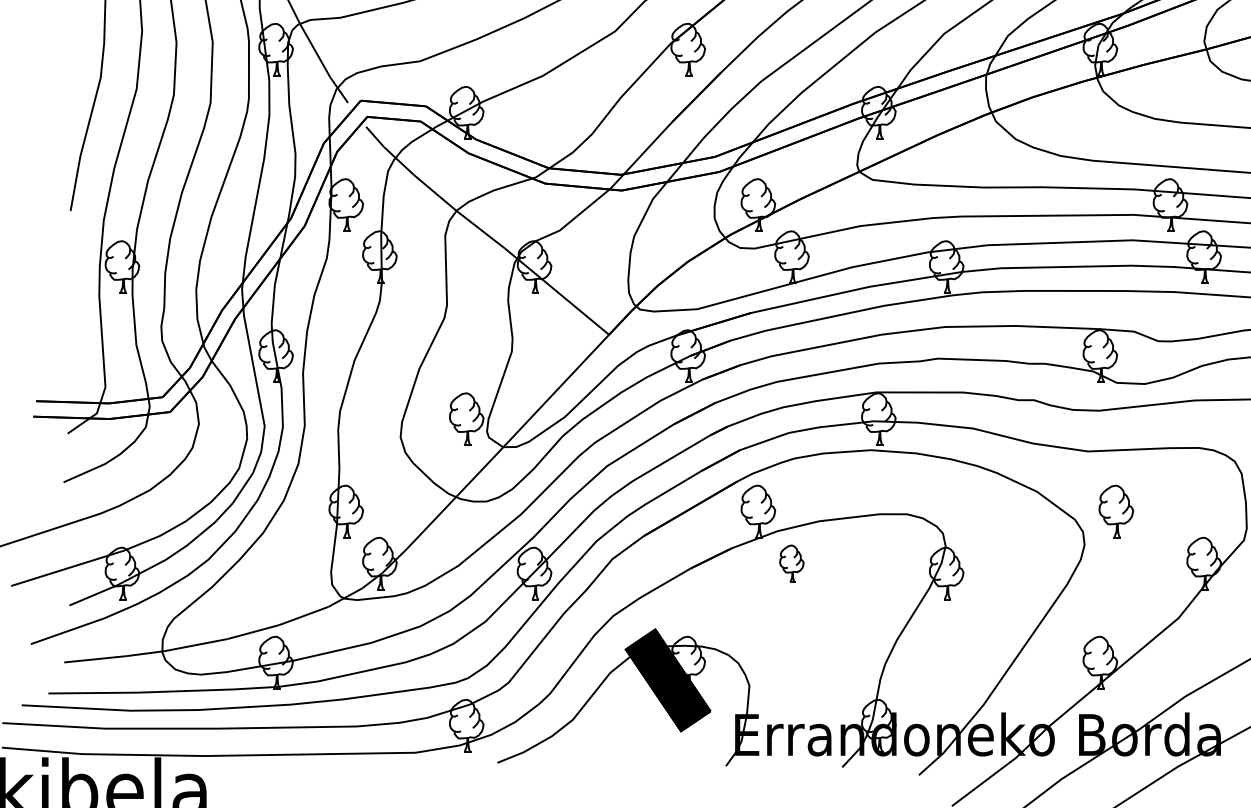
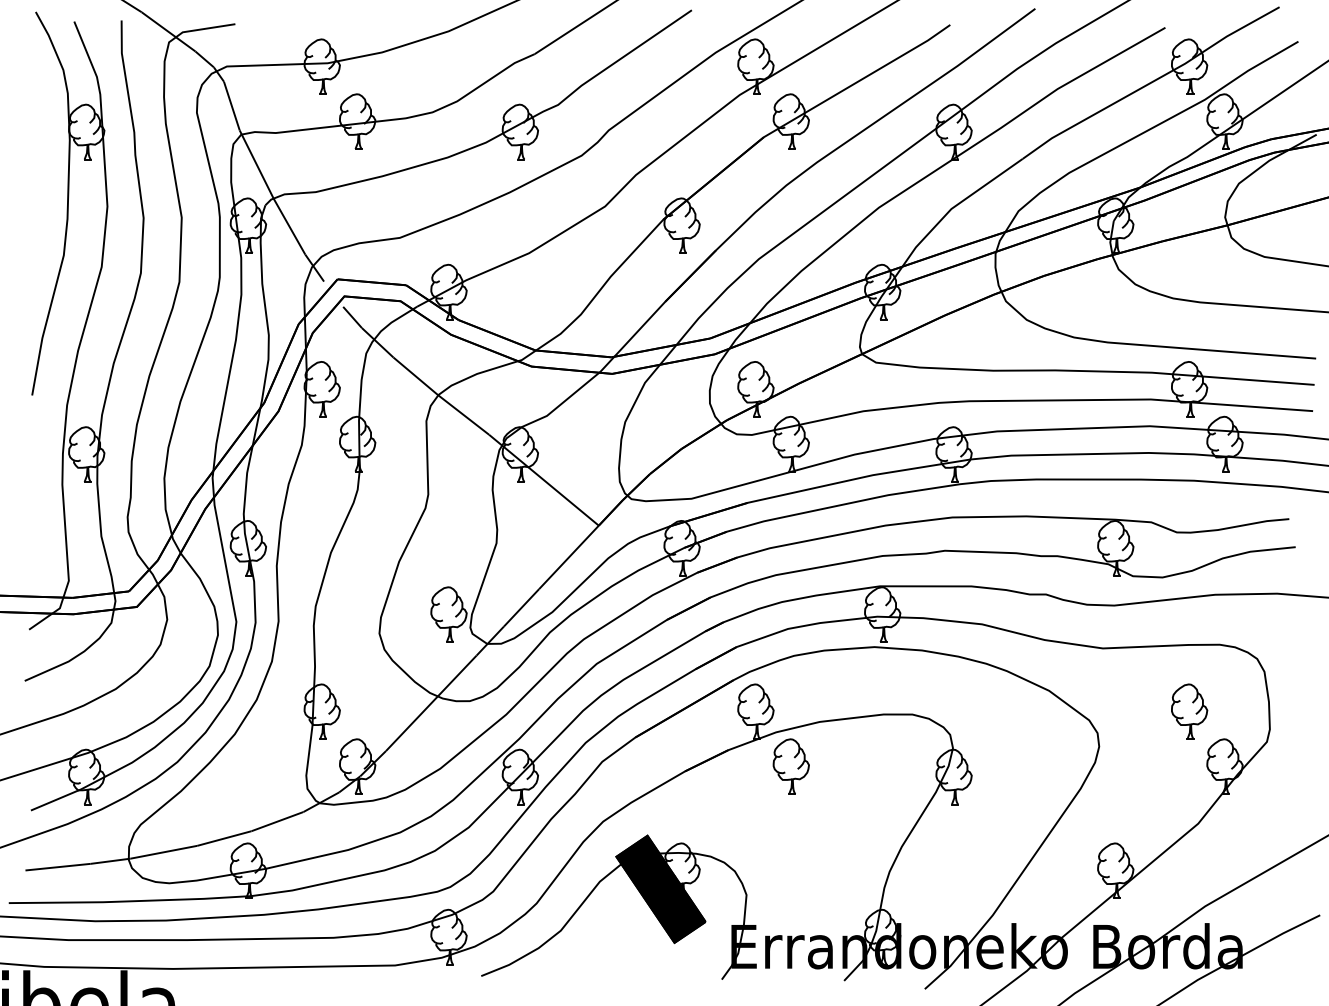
part: (1116, 511) -> (1189, 711), moved
part: (791, 563) -> (790, 766), size x1.43

